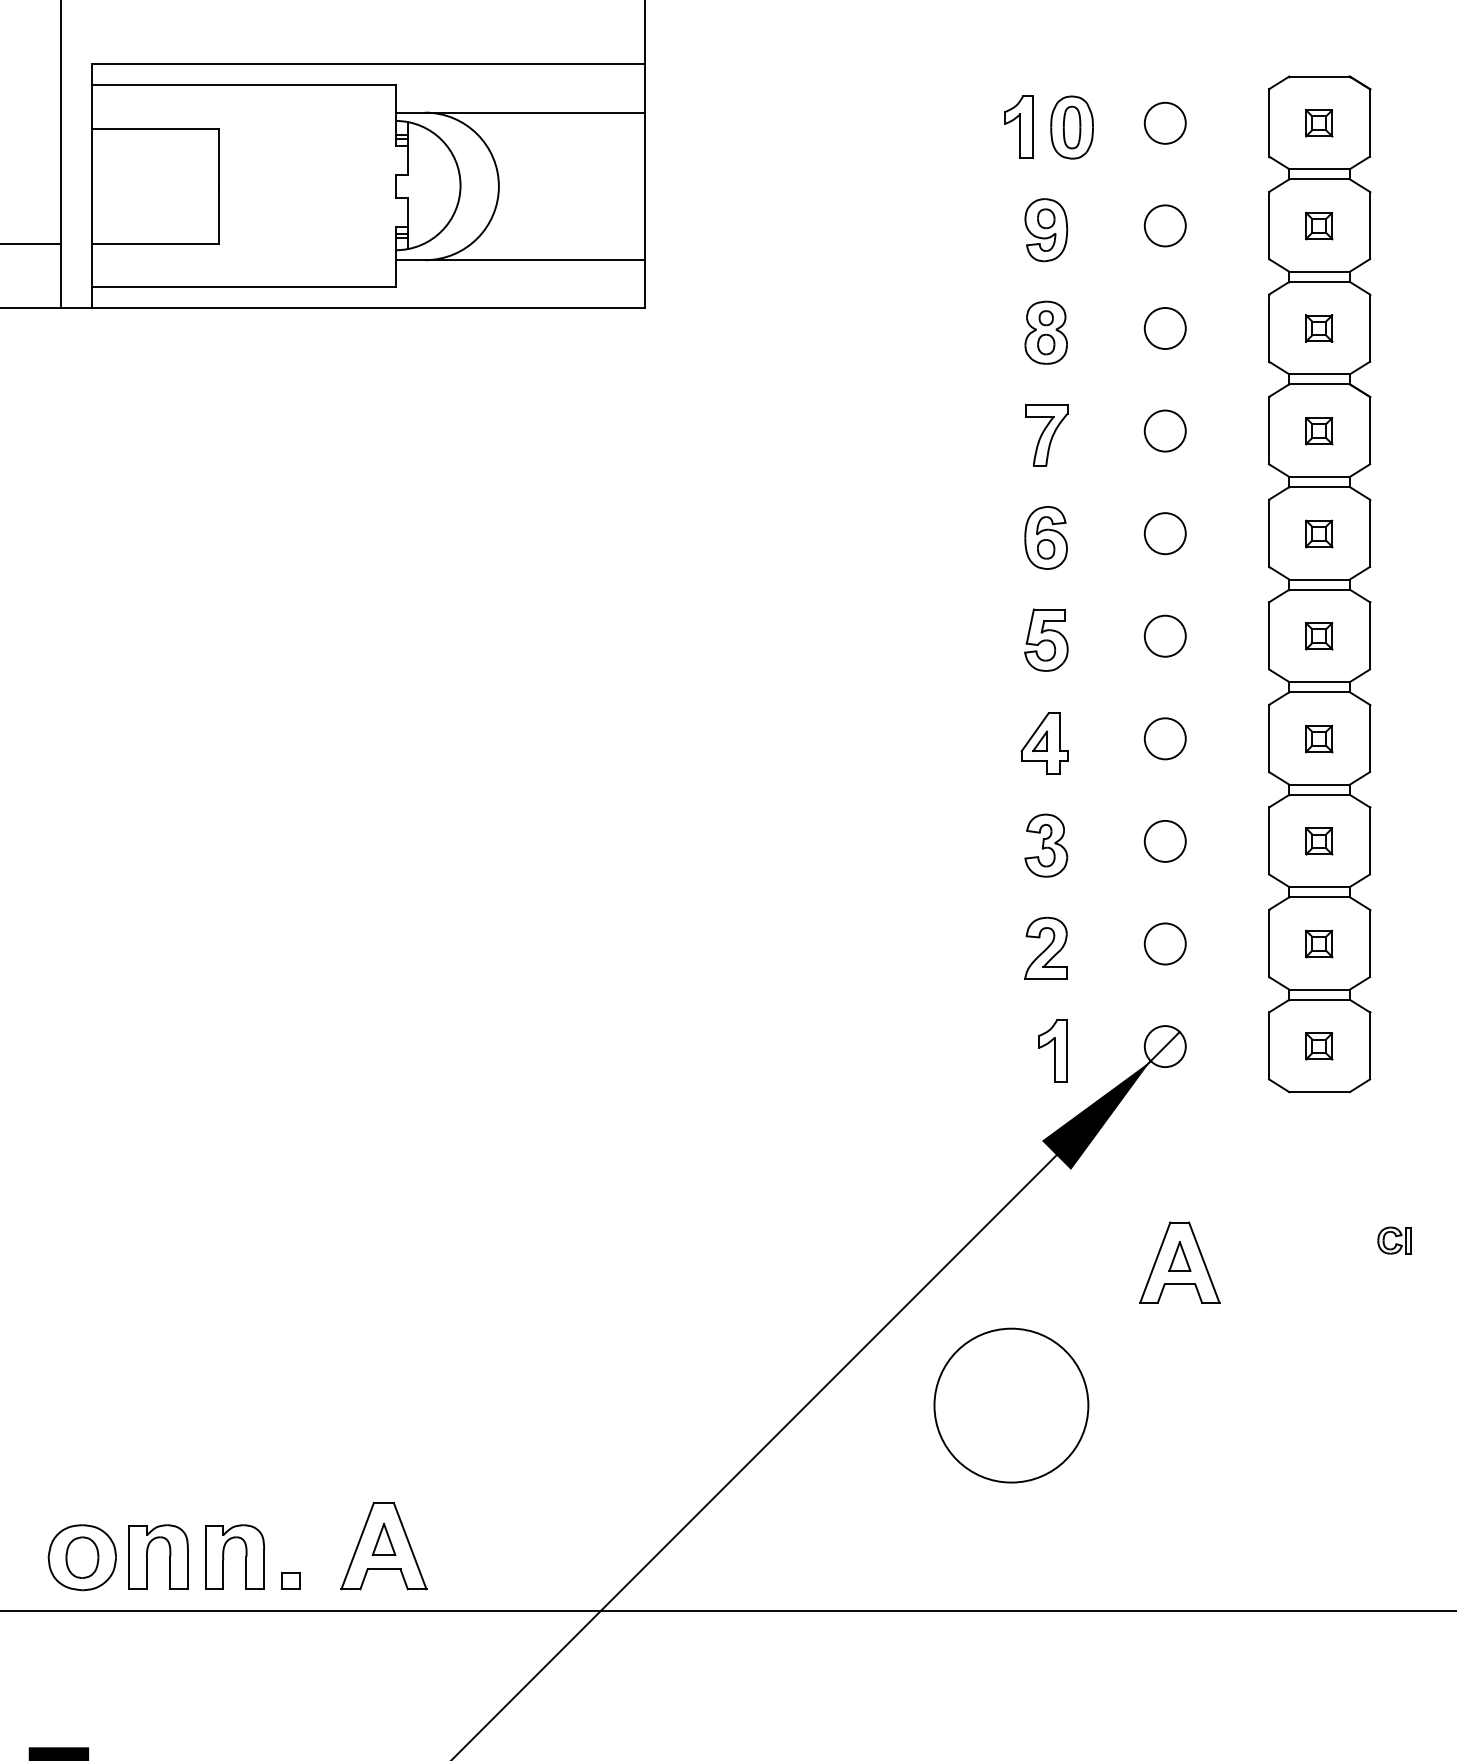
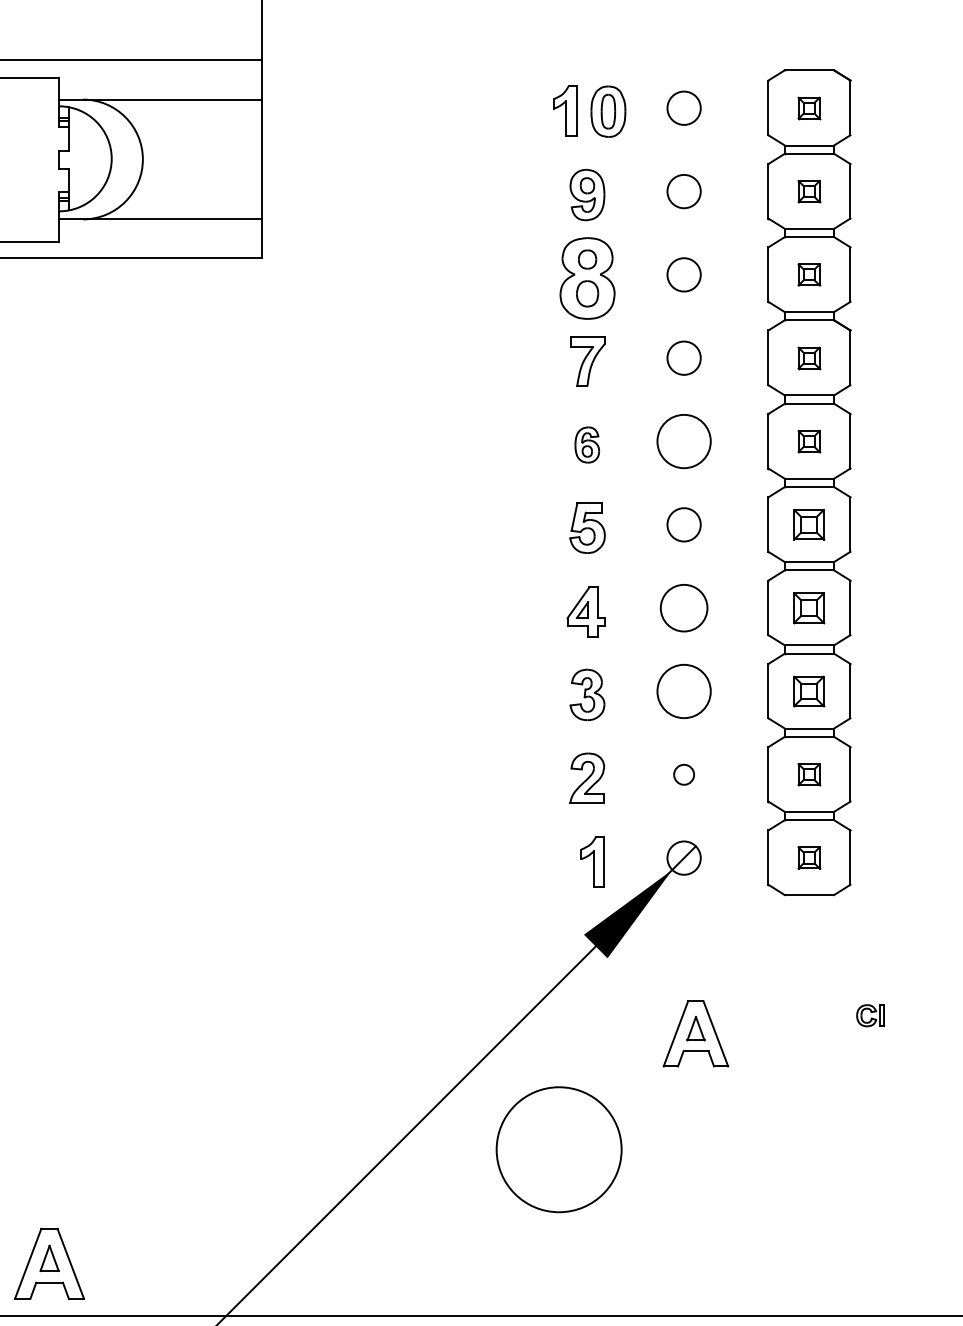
part: (1045, 332) -> (586, 278), size x1.6
circle: (1164, 533) -> (683, 441), size x1.6
part: (1045, 537) -> (586, 444), size x0.7
part: (1319, 636) -> (809, 525), size x1.4
circle: (1164, 738) -> (683, 607), size x1.4
part: (1319, 738) -> (809, 607), size x1.4
circle: (1164, 840) -> (683, 690), size x1.6
part: (1319, 841) -> (809, 691), size x1.4
circle: (1164, 943) -> (683, 774), size x0.6

